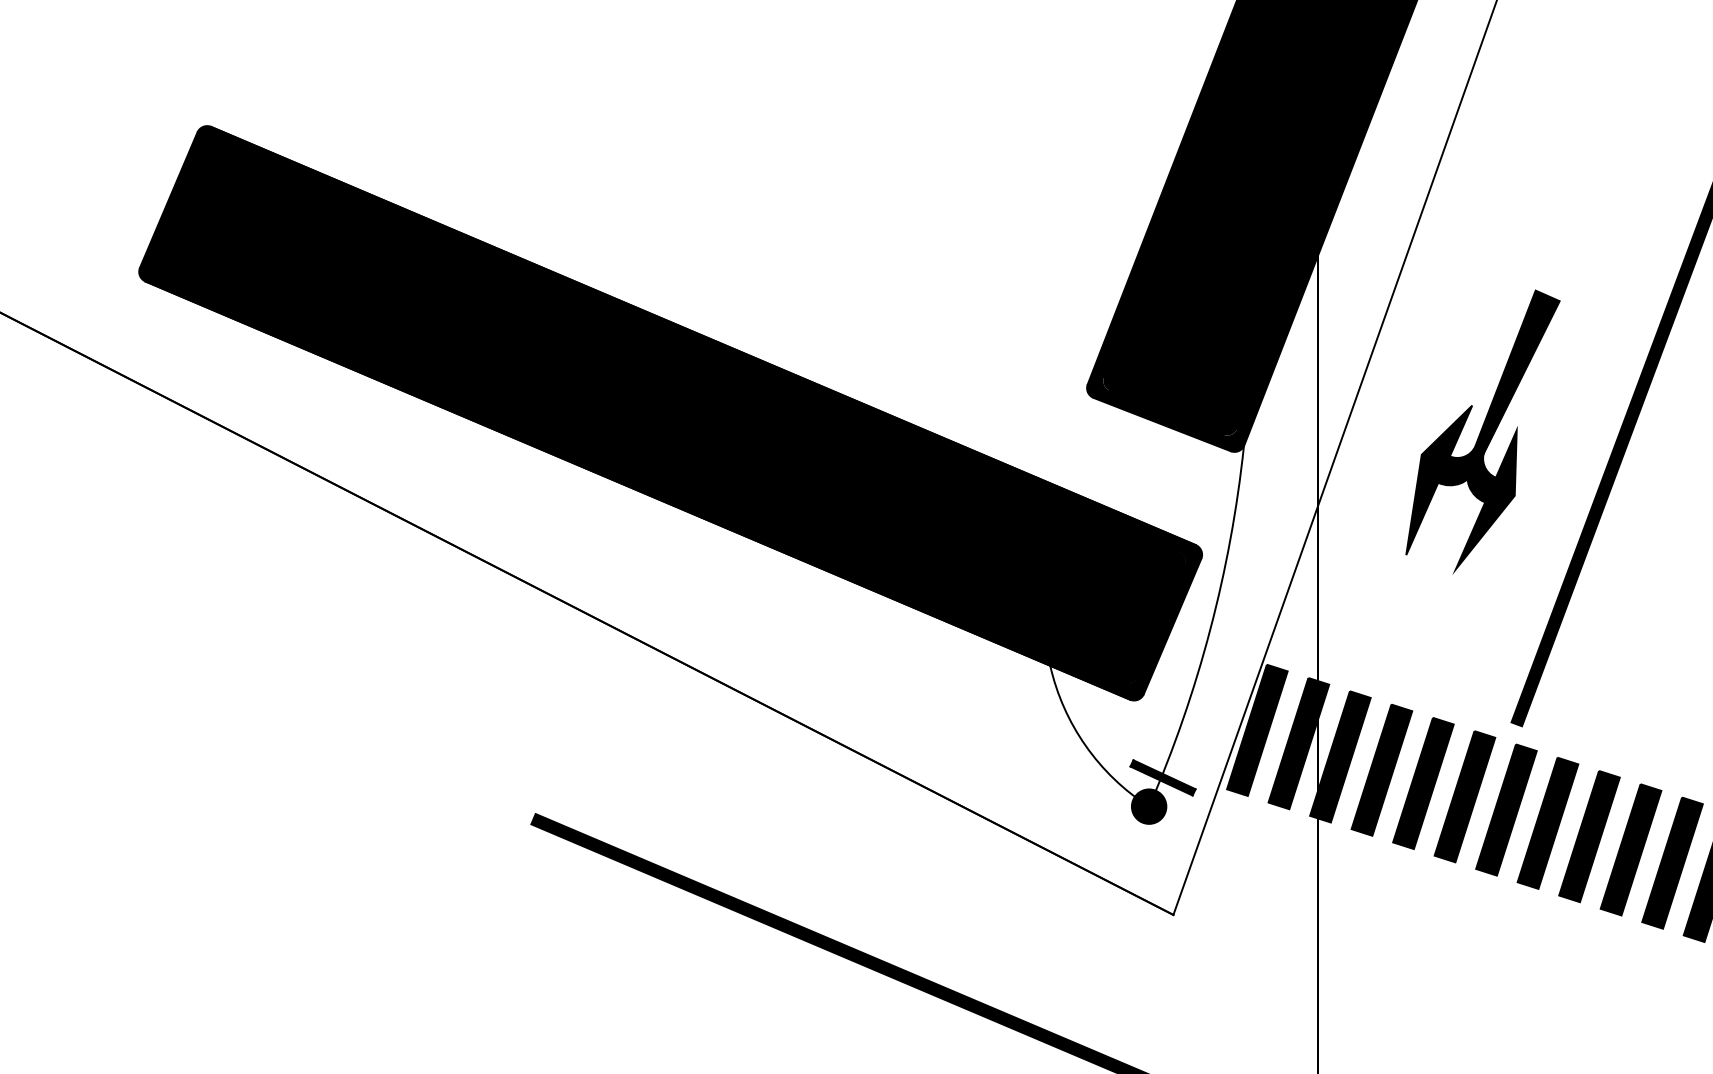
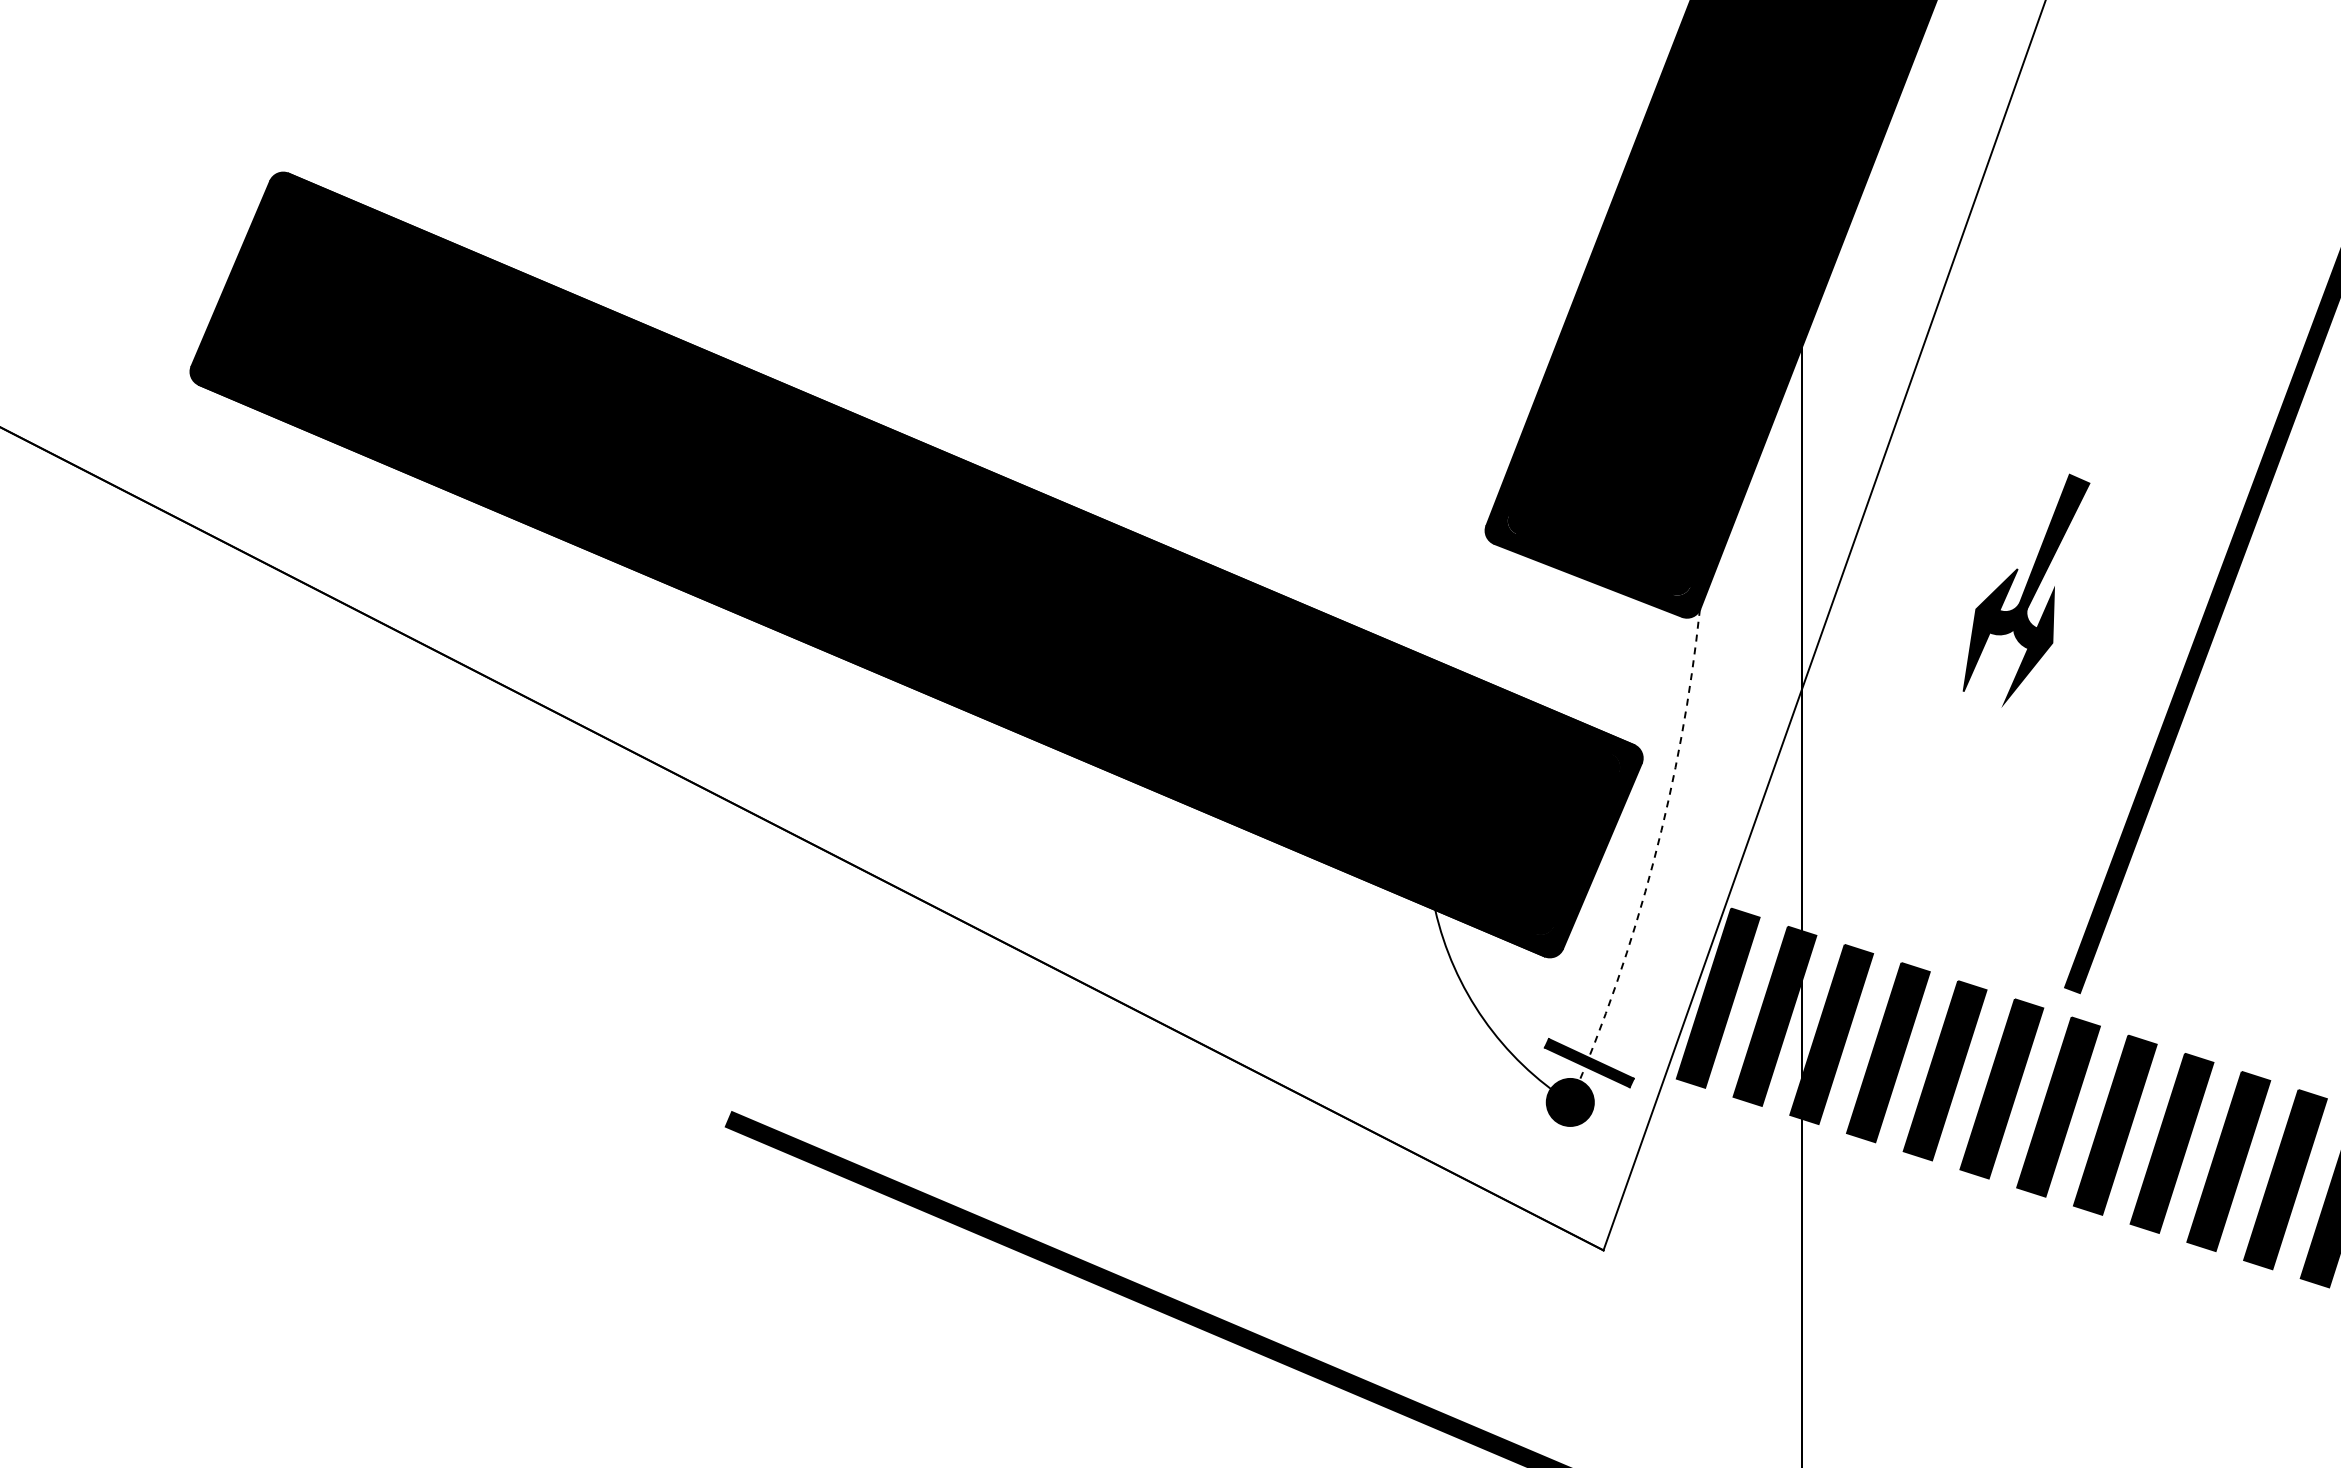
part: (1483, 431) -> (2026, 590), size x0.6
arc: (1210, 630) -> (1653, 861), solid -> dashed

